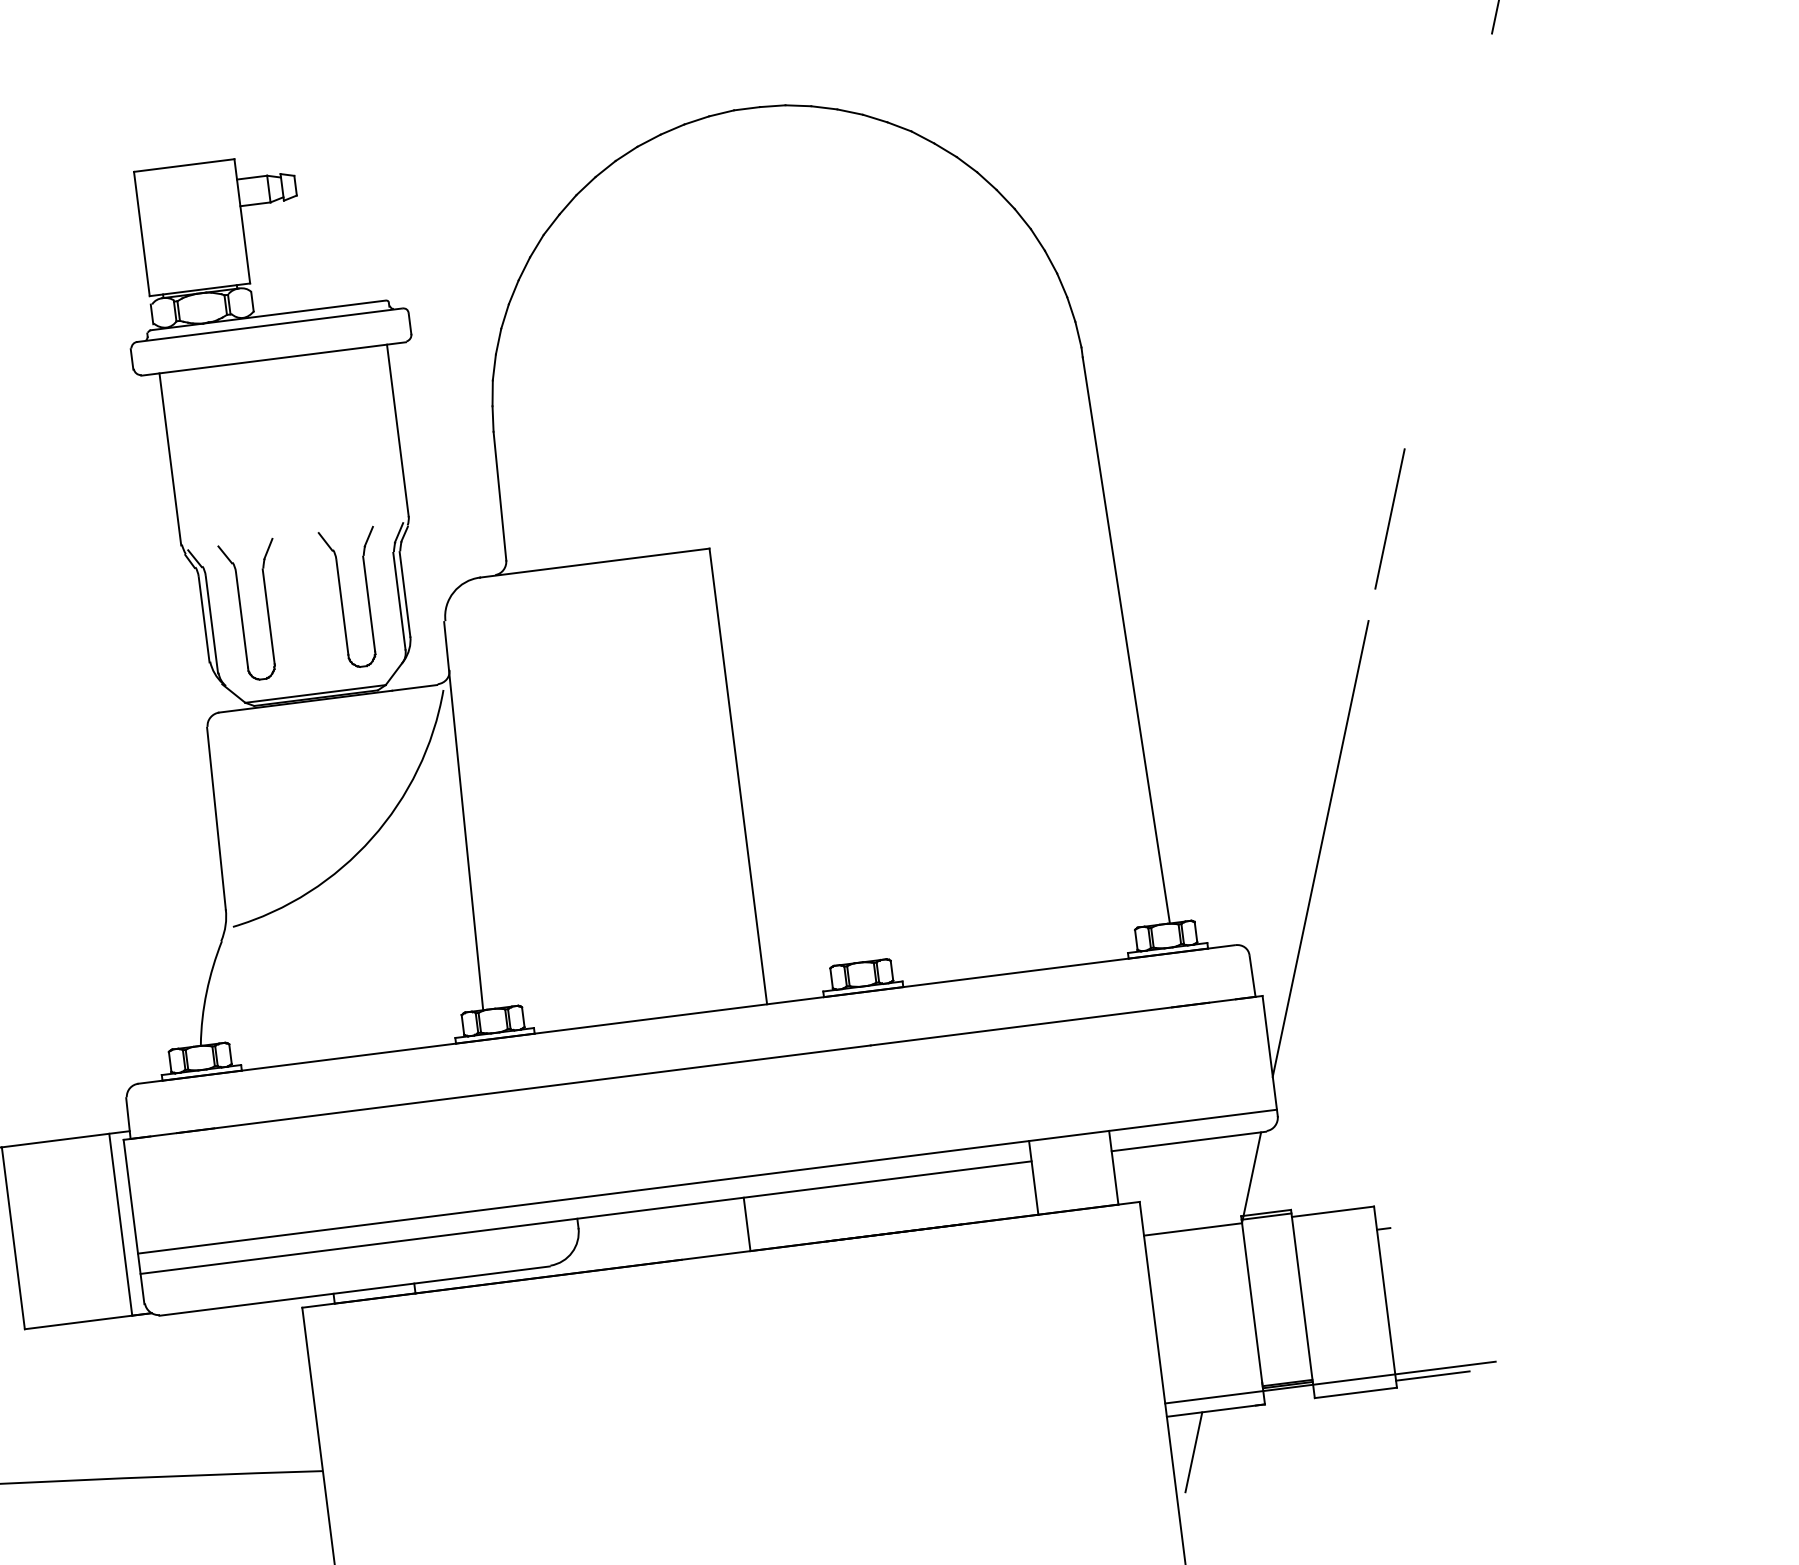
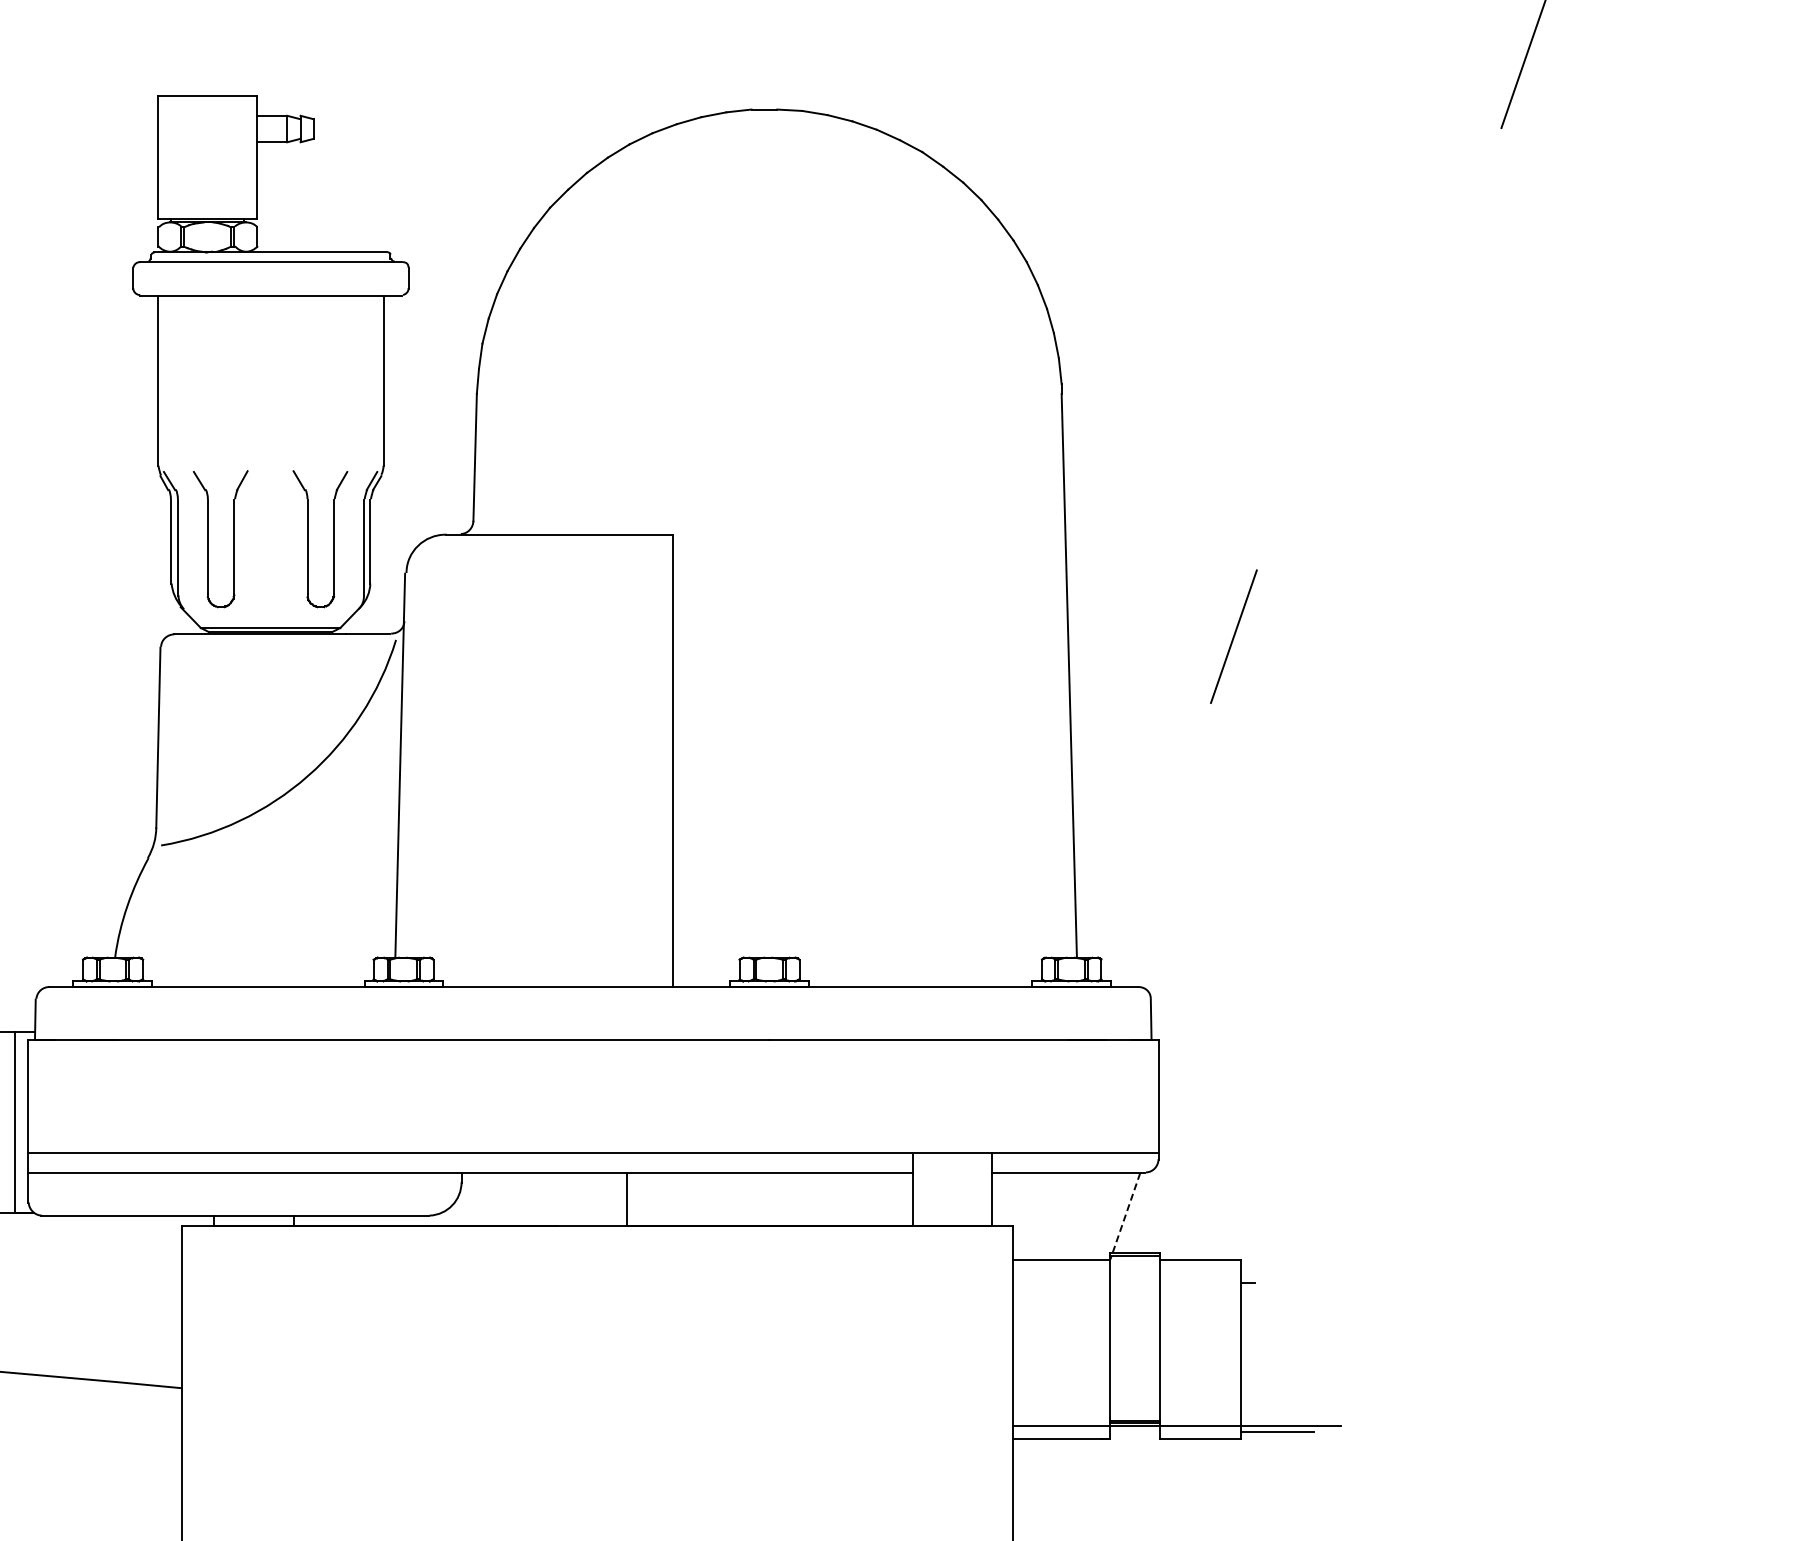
line: (1389, 518) -> (1233, 636), moved
line: (1320, 848) -> (1233, 903), removed
line: (1251, 1178) -> (1125, 1216), solid -> dashed
line: (1193, 1452) -> (1034, 1477), removed

